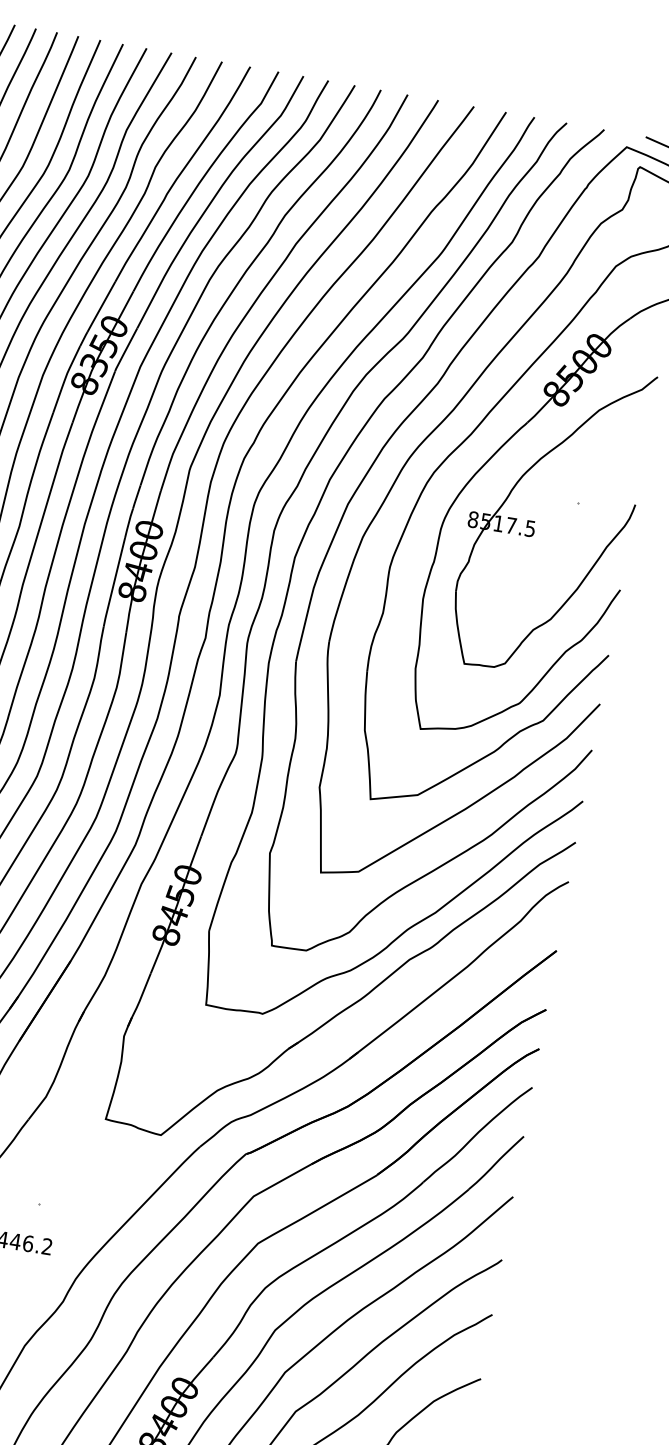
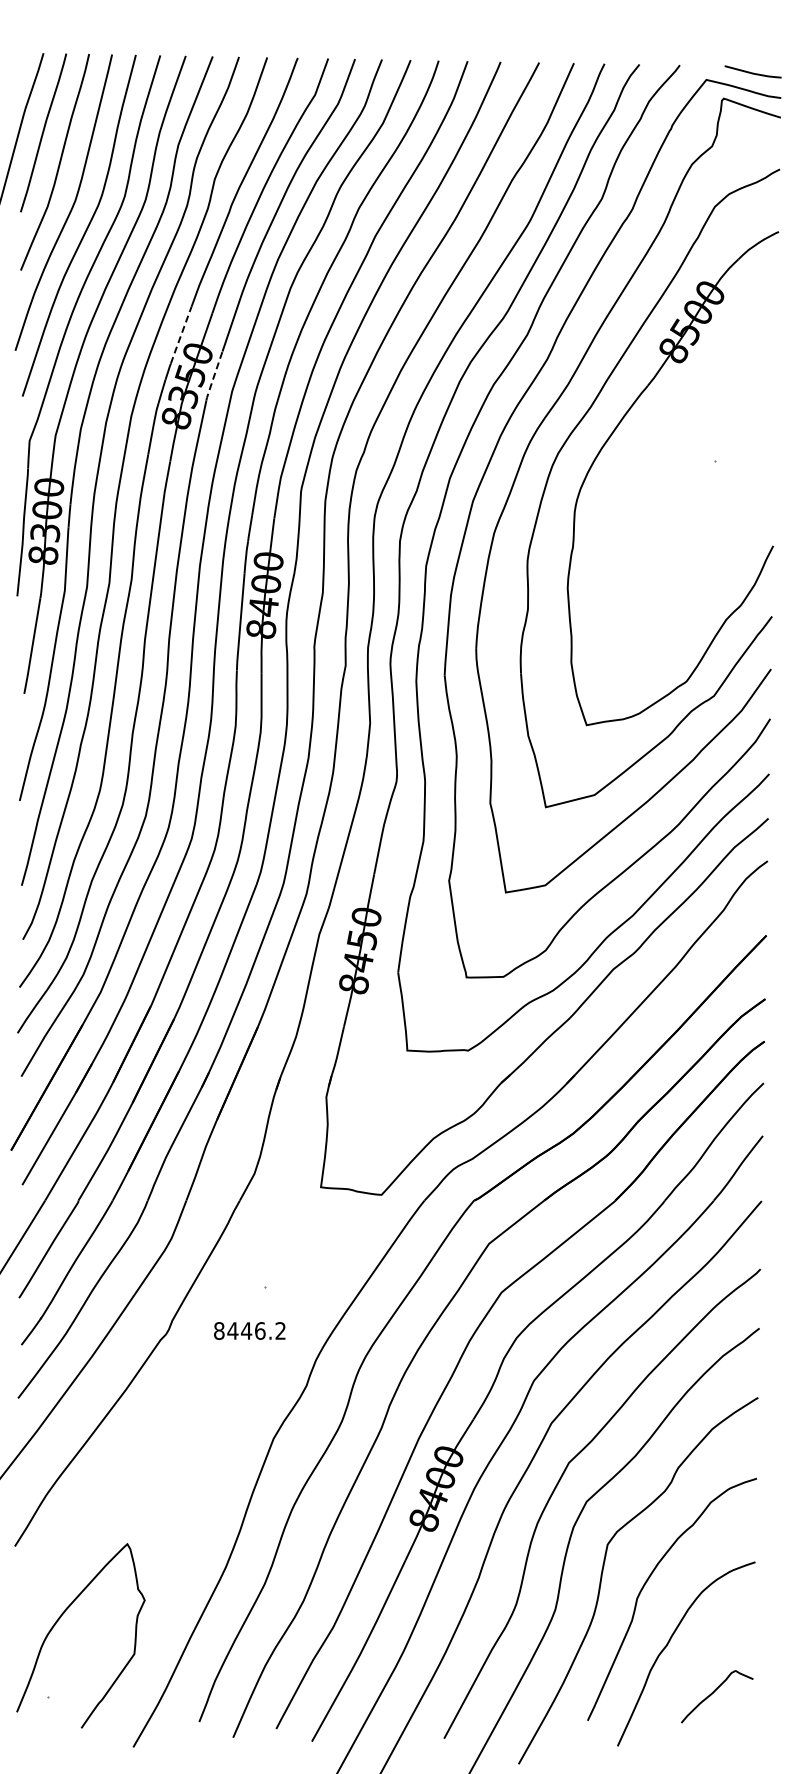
line: (101, 307) -> (181, 335), solid -> dashed
line: (125, 350) -> (213, 376), solid -> dashed
part: (535, 521) -> (672, 488), removed

